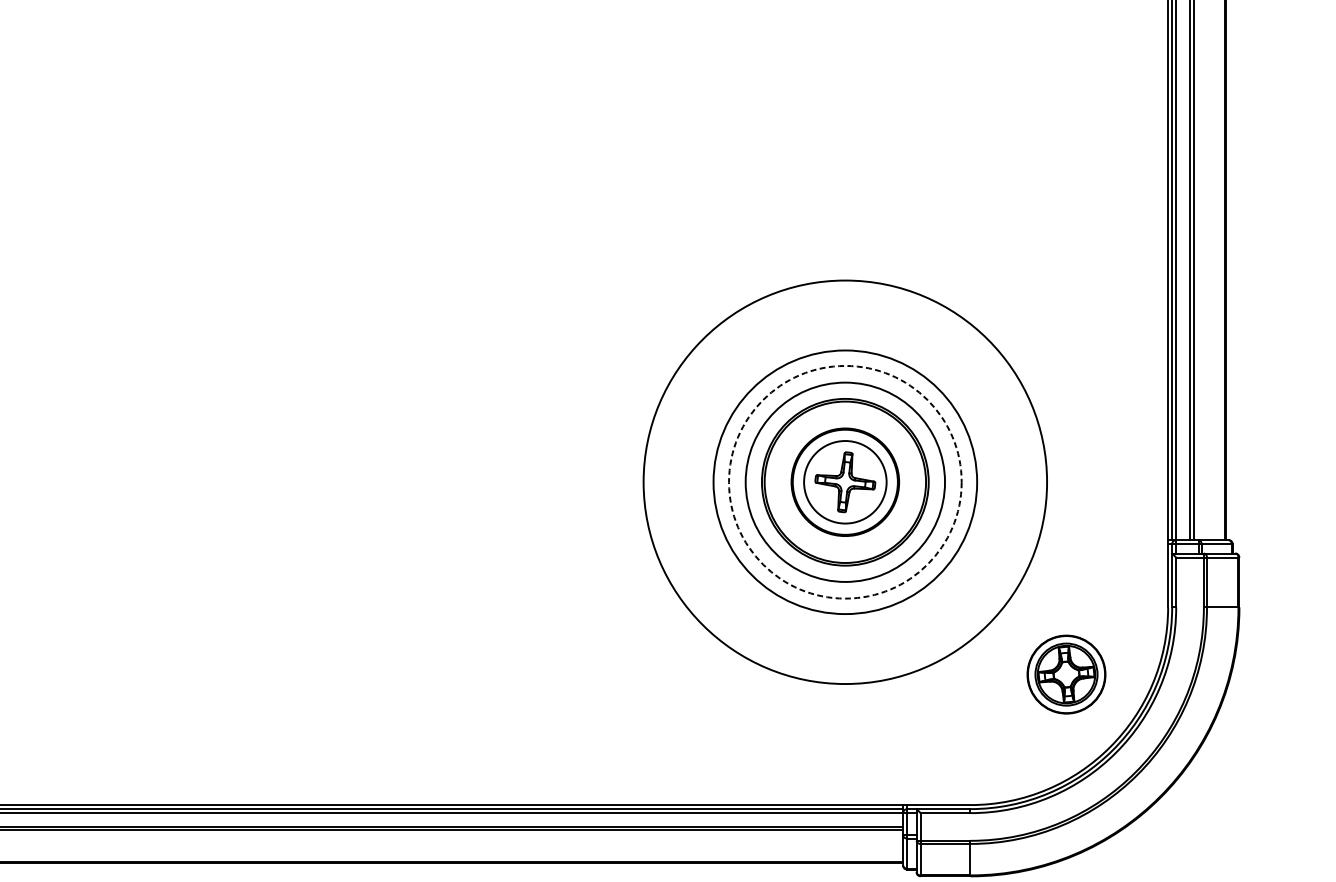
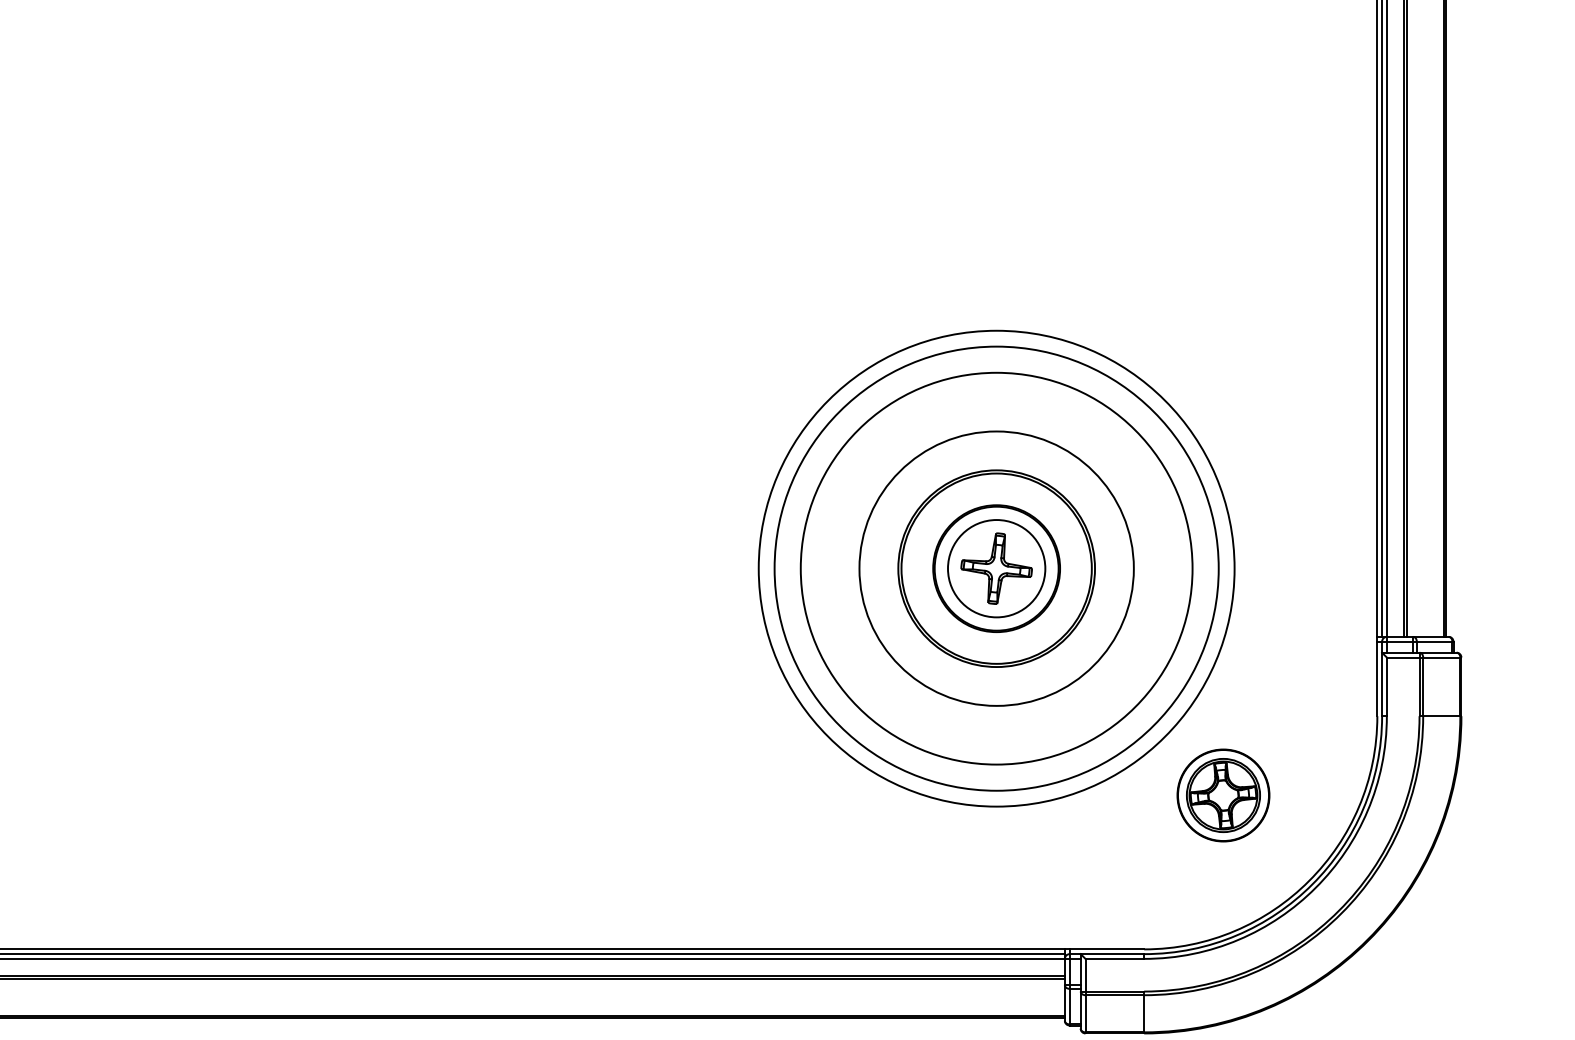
circle: (845, 482) -> (996, 568), dashed -> solid
circle: (845, 482) -> (996, 568), size x1.43
circle: (845, 482) -> (996, 568), size x1.67
part: (1066, 674) -> (1223, 795), moved

